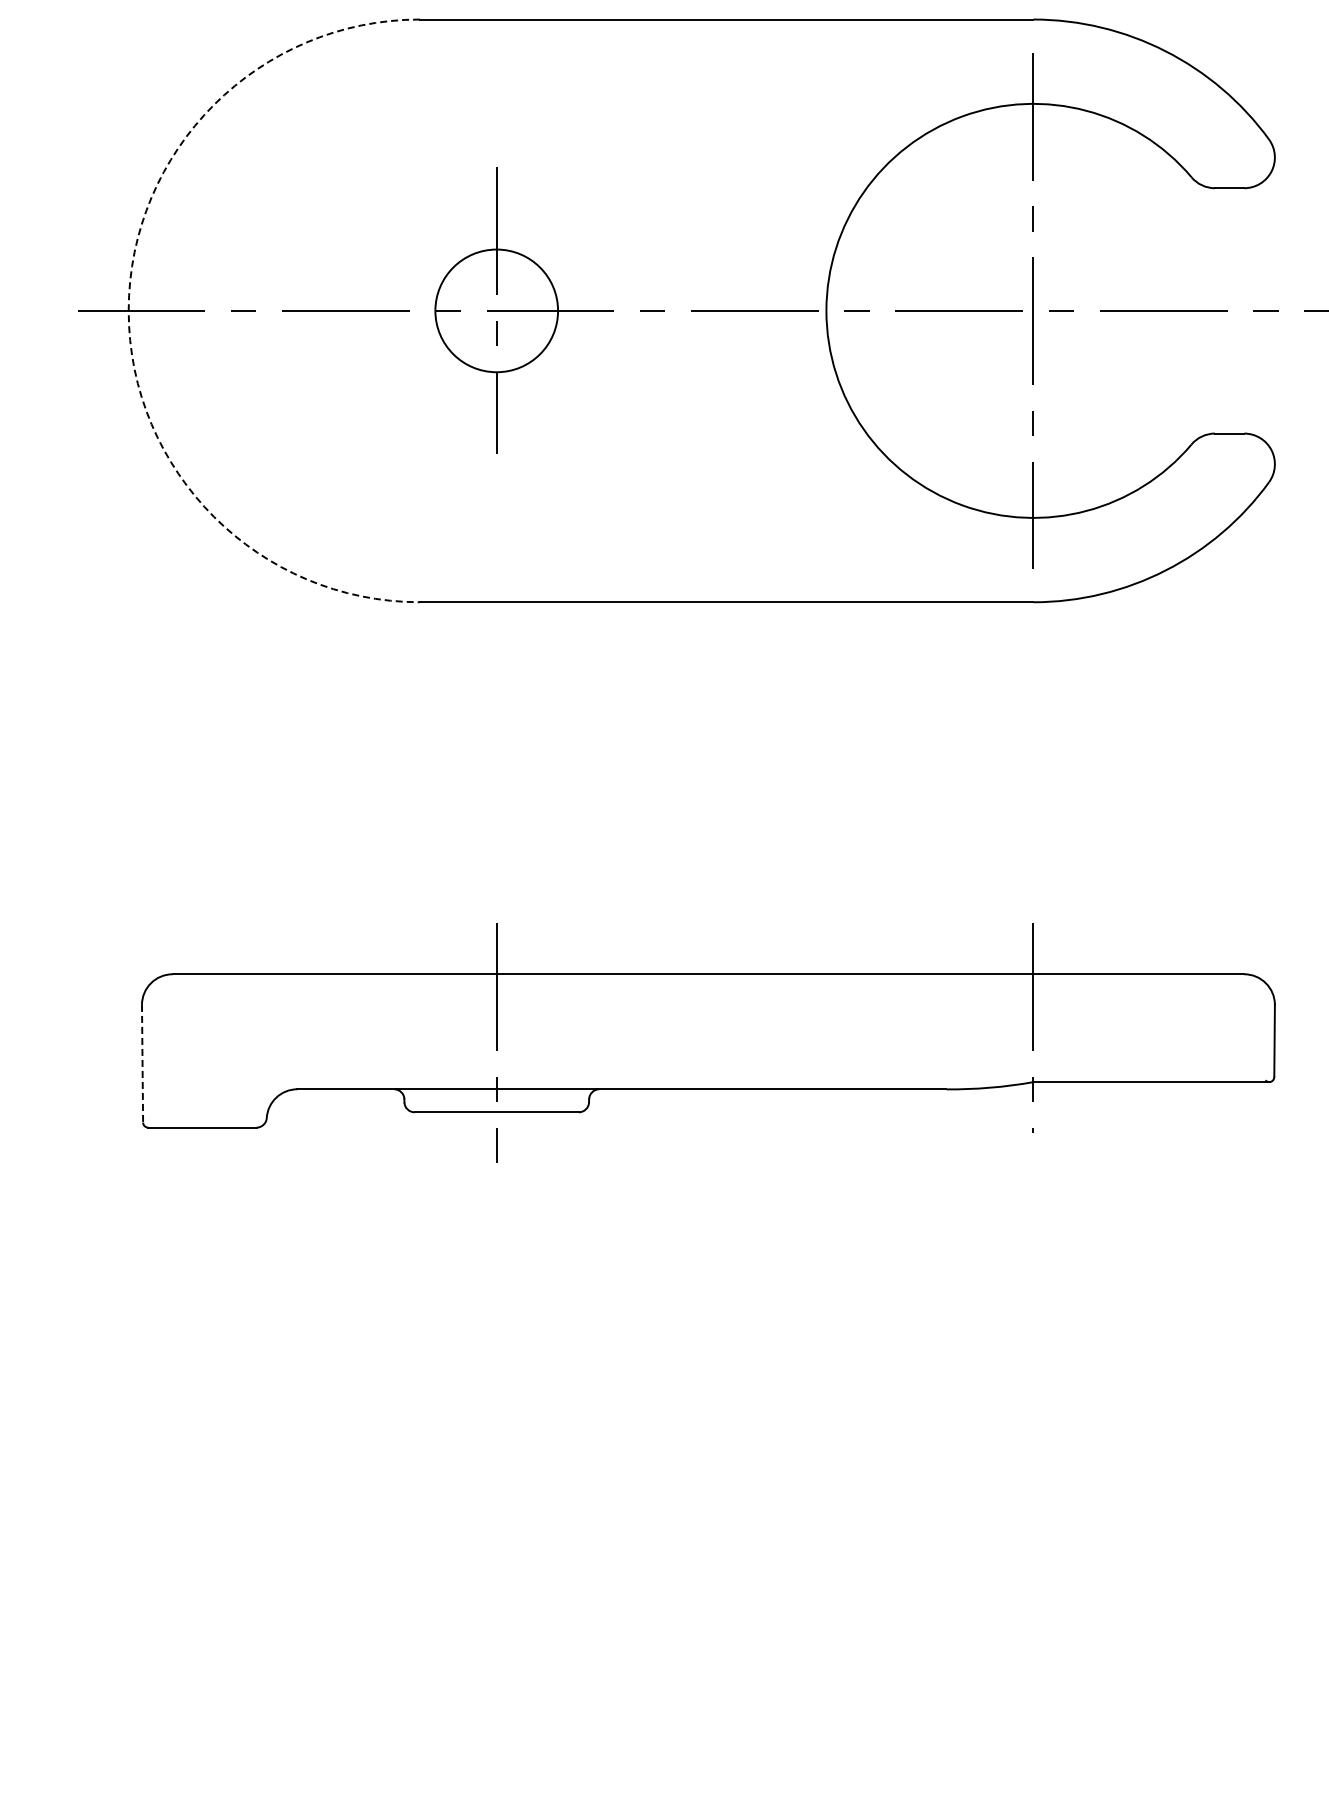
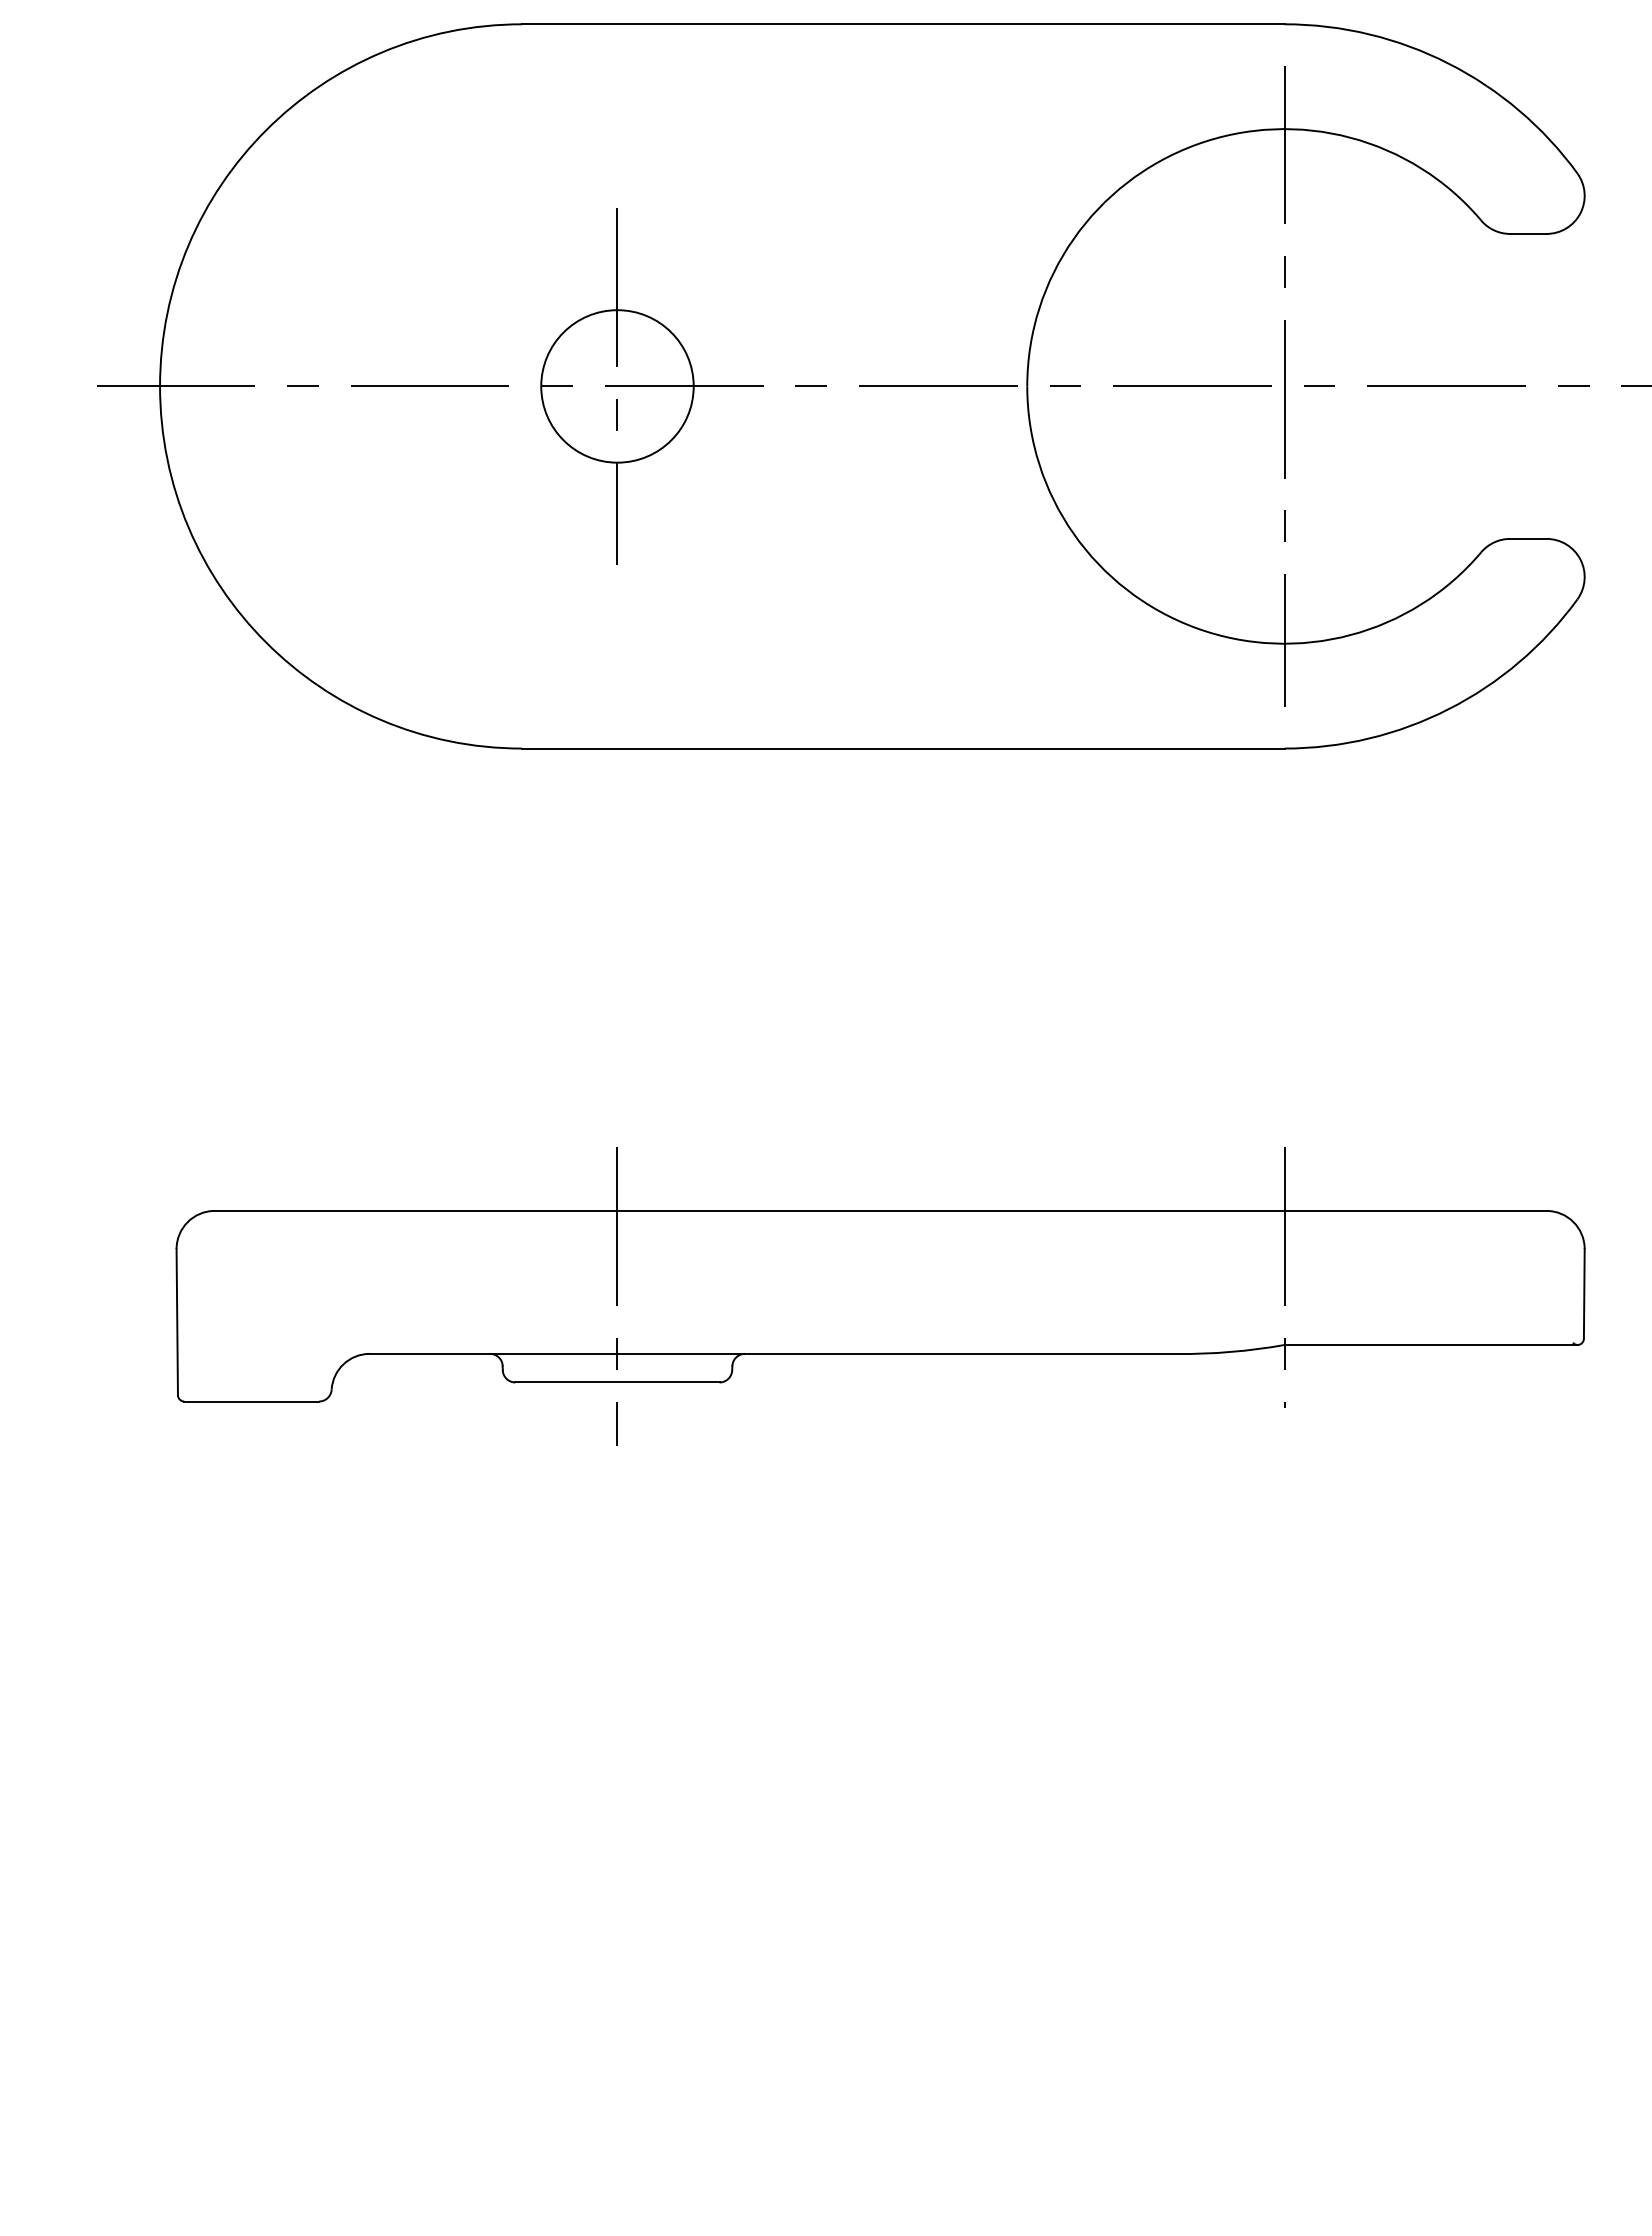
arc: (128, 310) -> (159, 385), dashed -> solid
line: (142, 1063) -> (177, 1321), dashed -> solid

